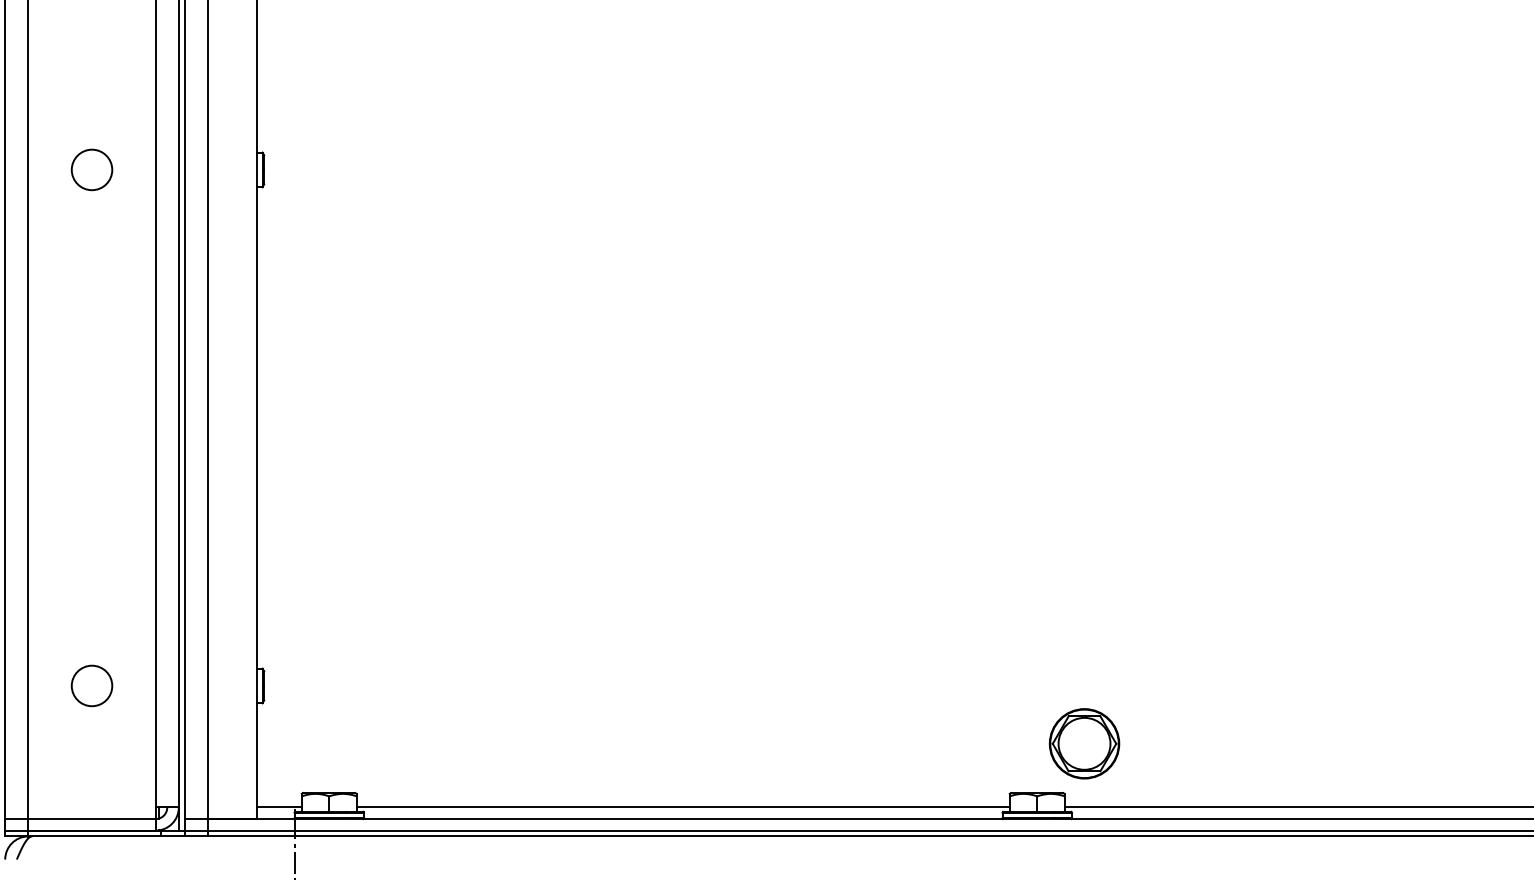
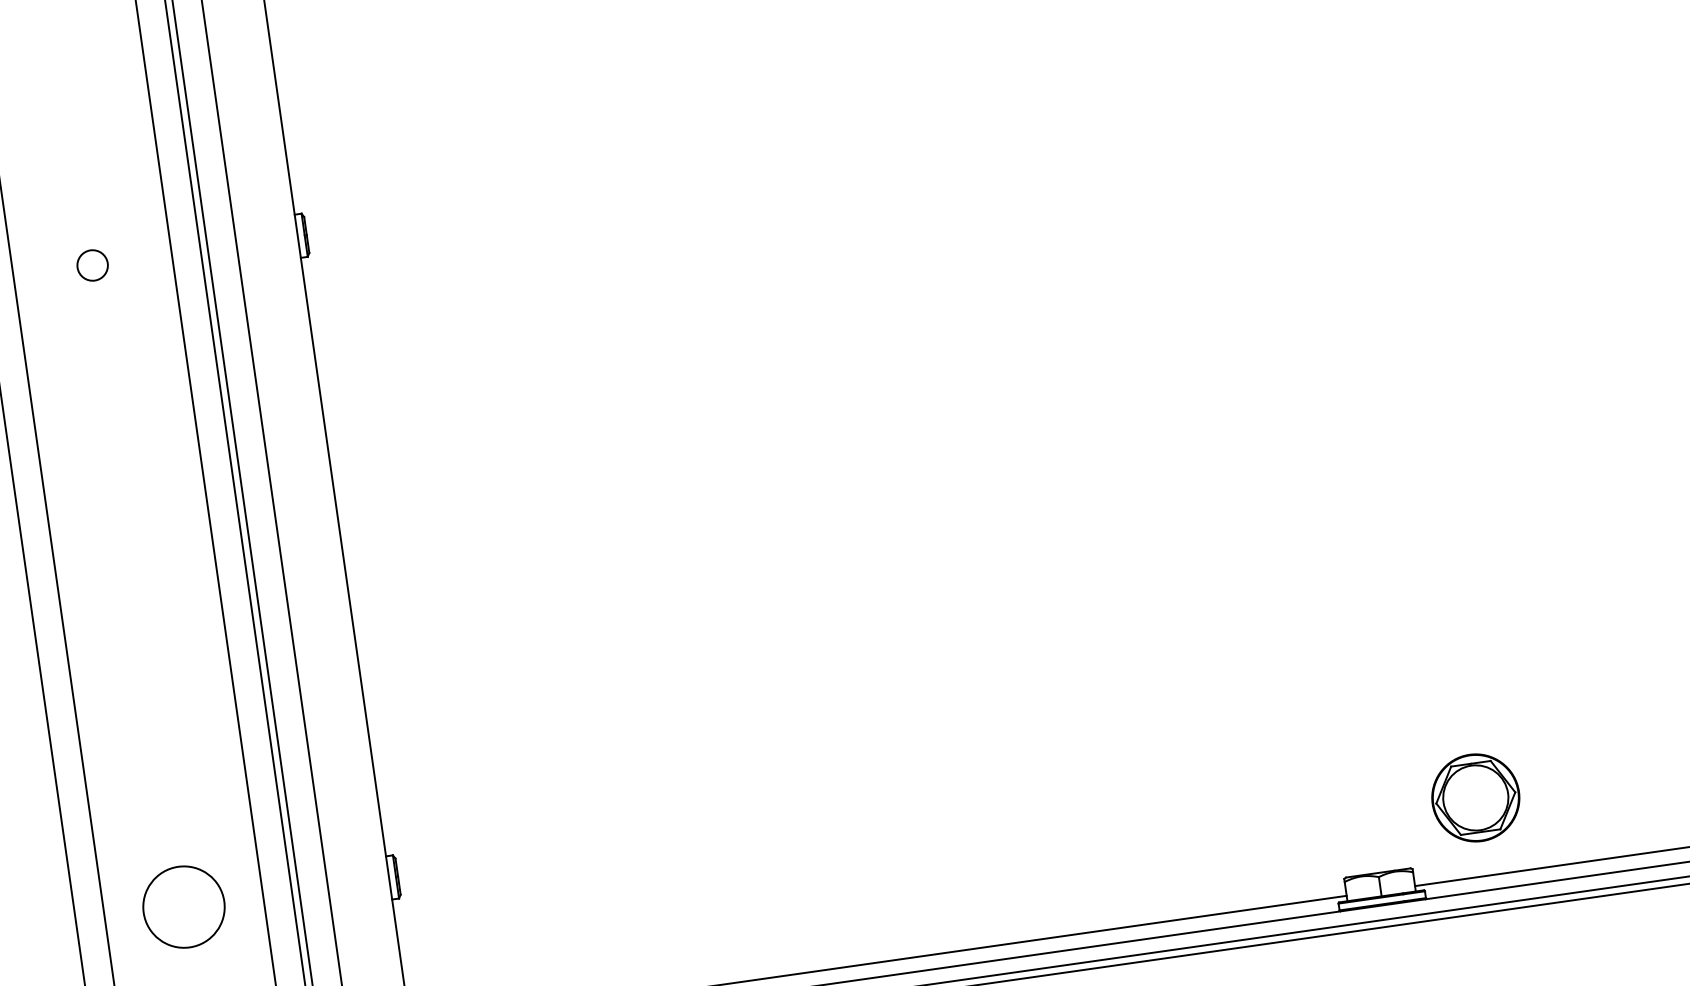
circle: (91, 169) -> (91, 265), size x0.6
circle: (91, 685) -> (183, 906), size x1.6
part: (1084, 743) -> (1475, 797), moved

